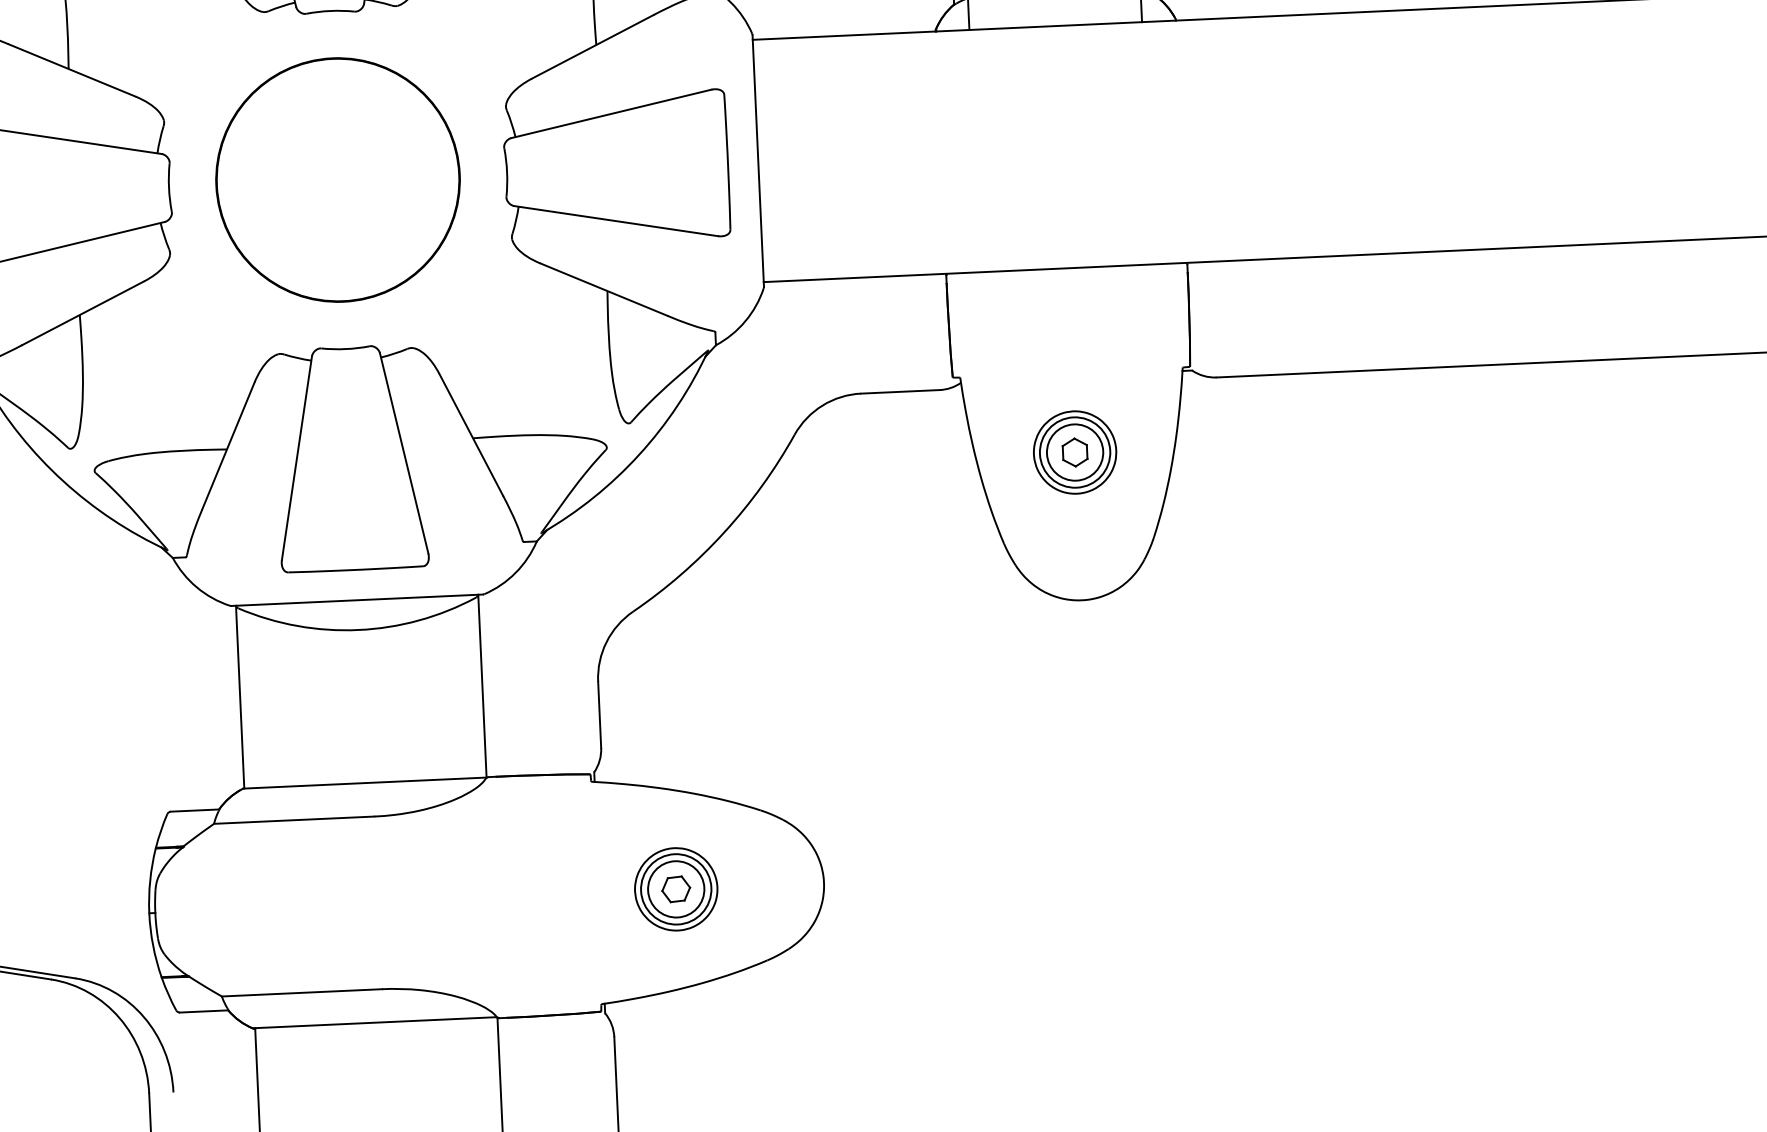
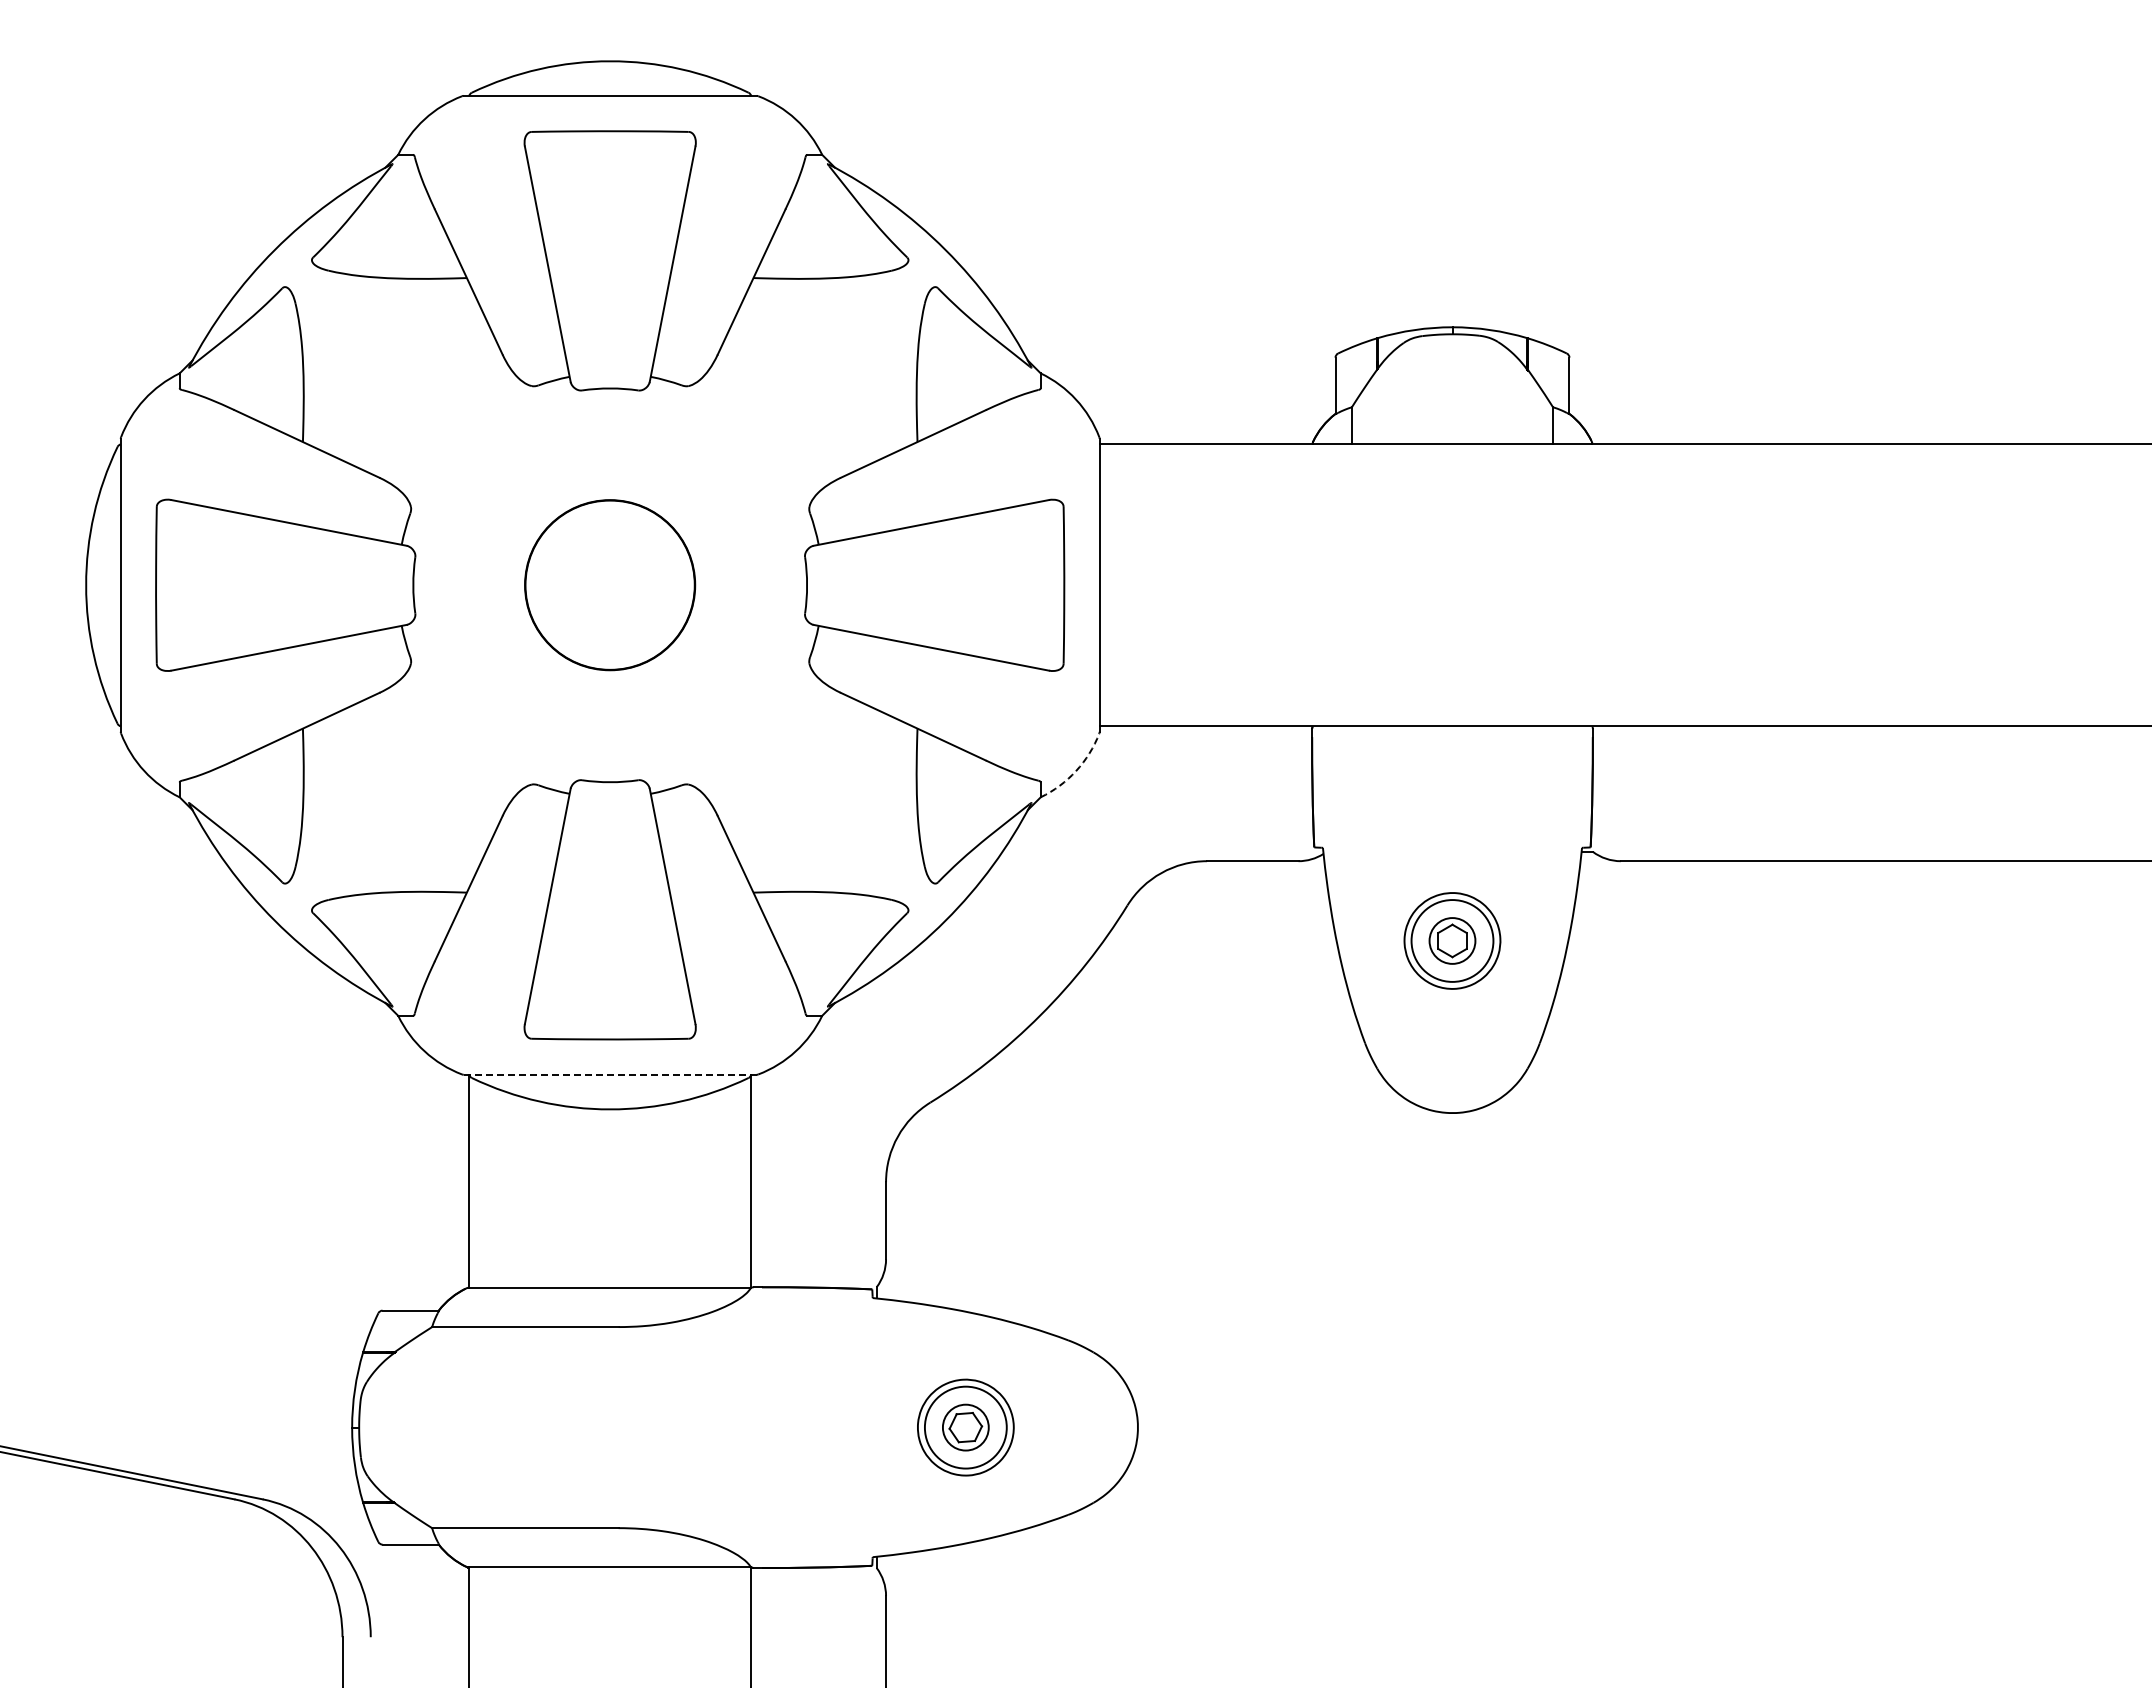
circle: (337, 179) -> (609, 584), size x0.6
arc: (745, 321) -> (1076, 771), solid -> dashed
circle: (1075, 452) -> (1452, 940), size x0.7
line: (357, 600) -> (610, 1074), solid -> dashed
circle: (675, 889) -> (965, 1427), size x0.7

